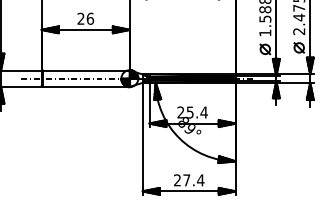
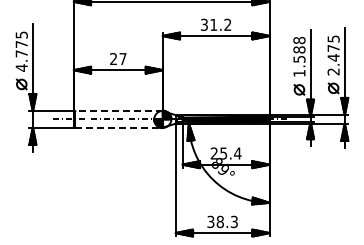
text: (89, 19) -> (122, 59), 26 -> 27
line: (86, 70) -> (119, 111), solid -> dashed
line: (86, 86) -> (119, 127), solid -> dashed
text: (189, 179) -> (222, 221), 27.4 -> 38.3

